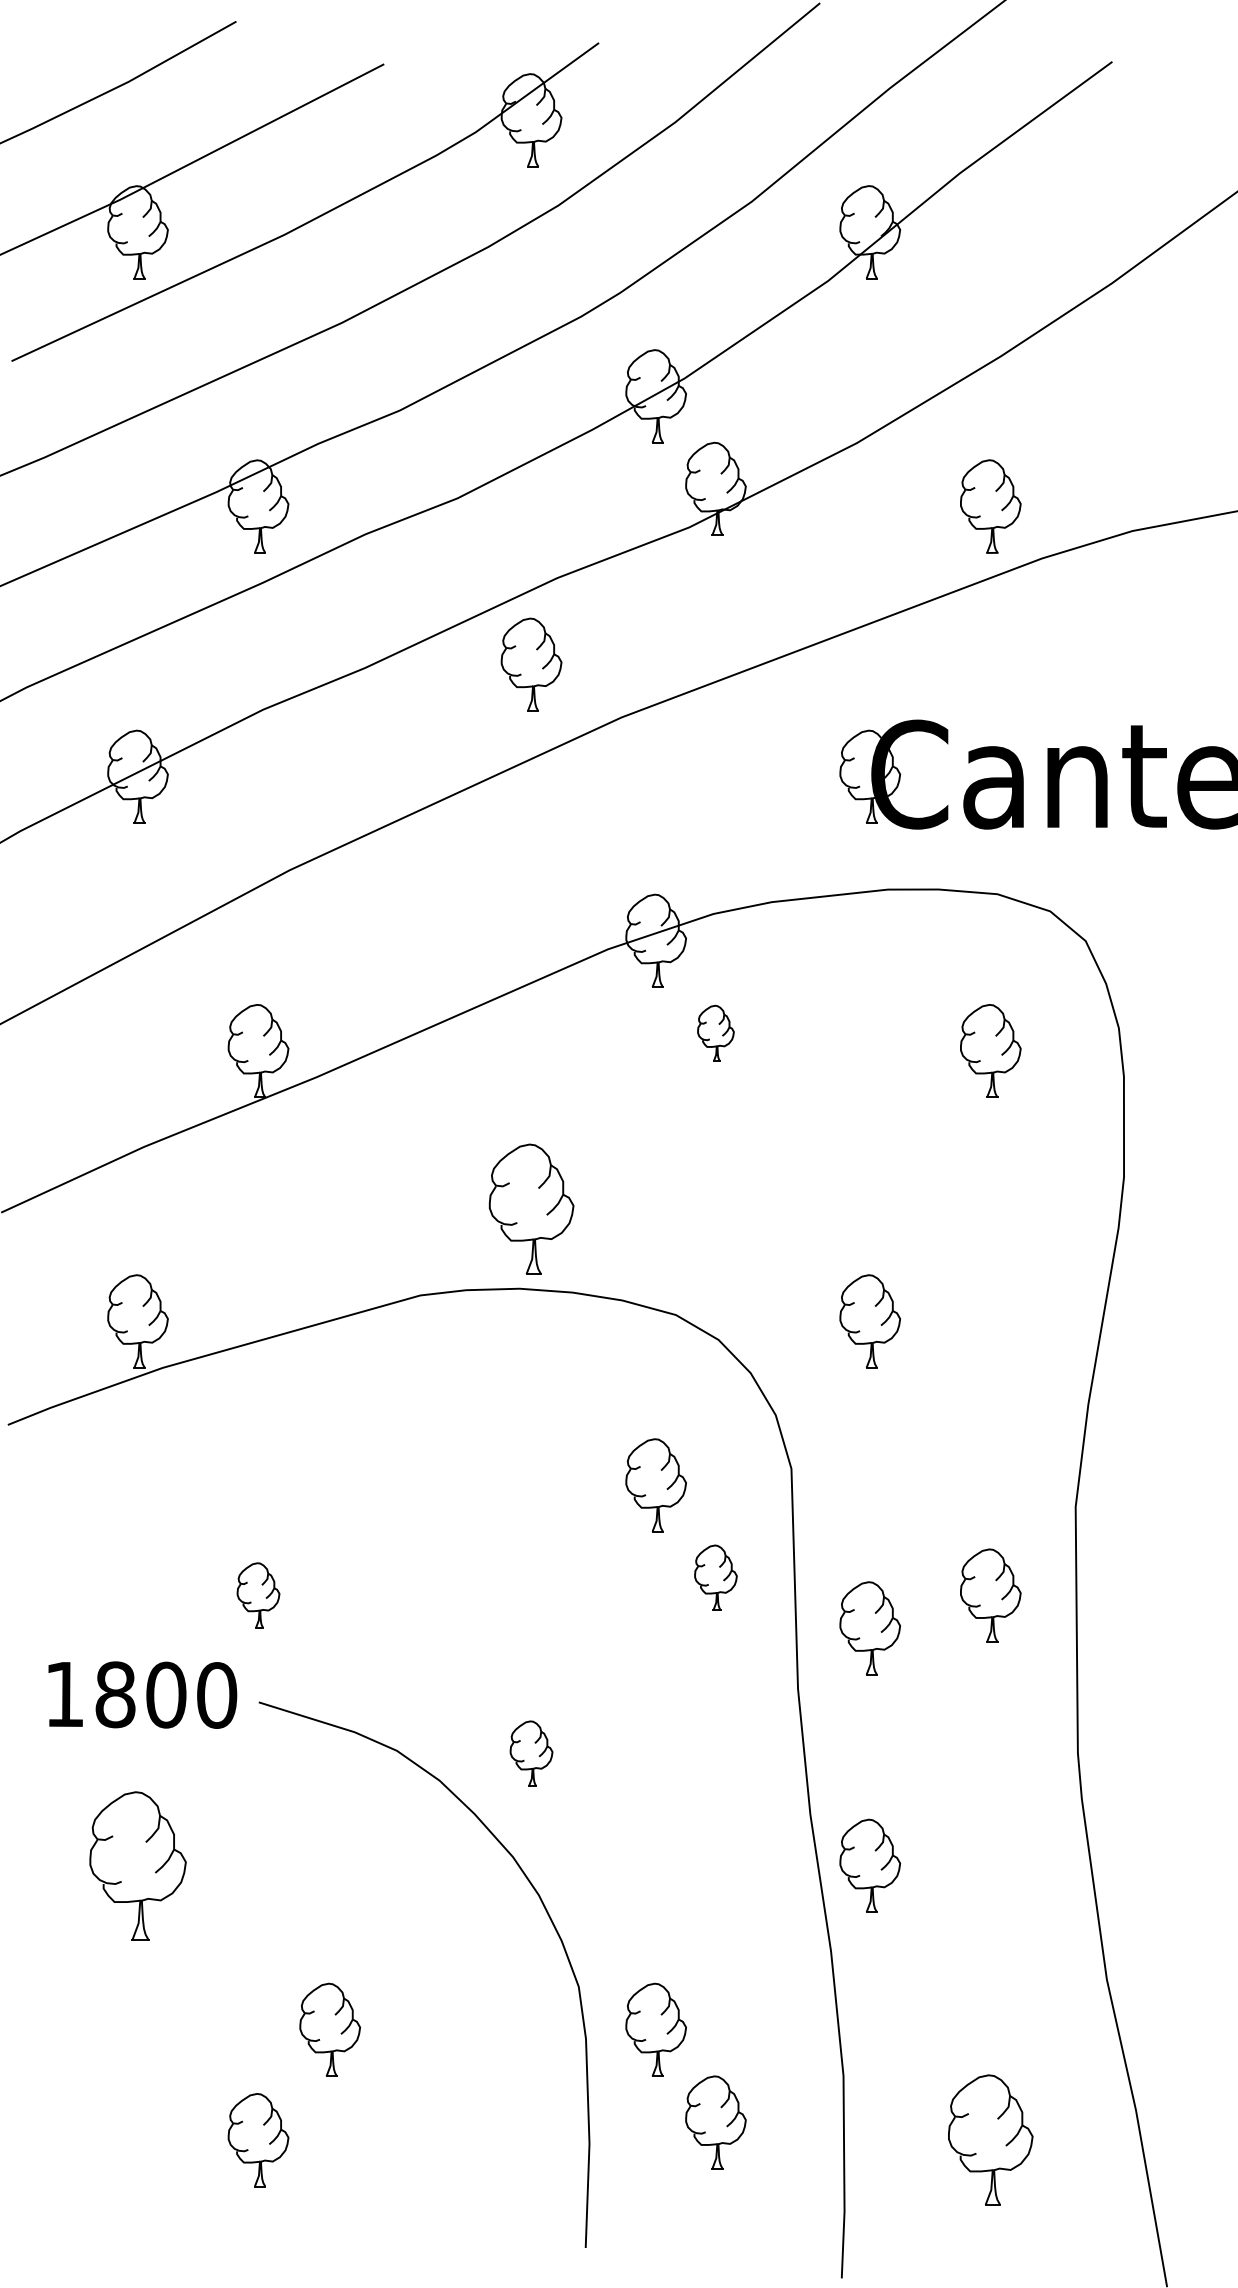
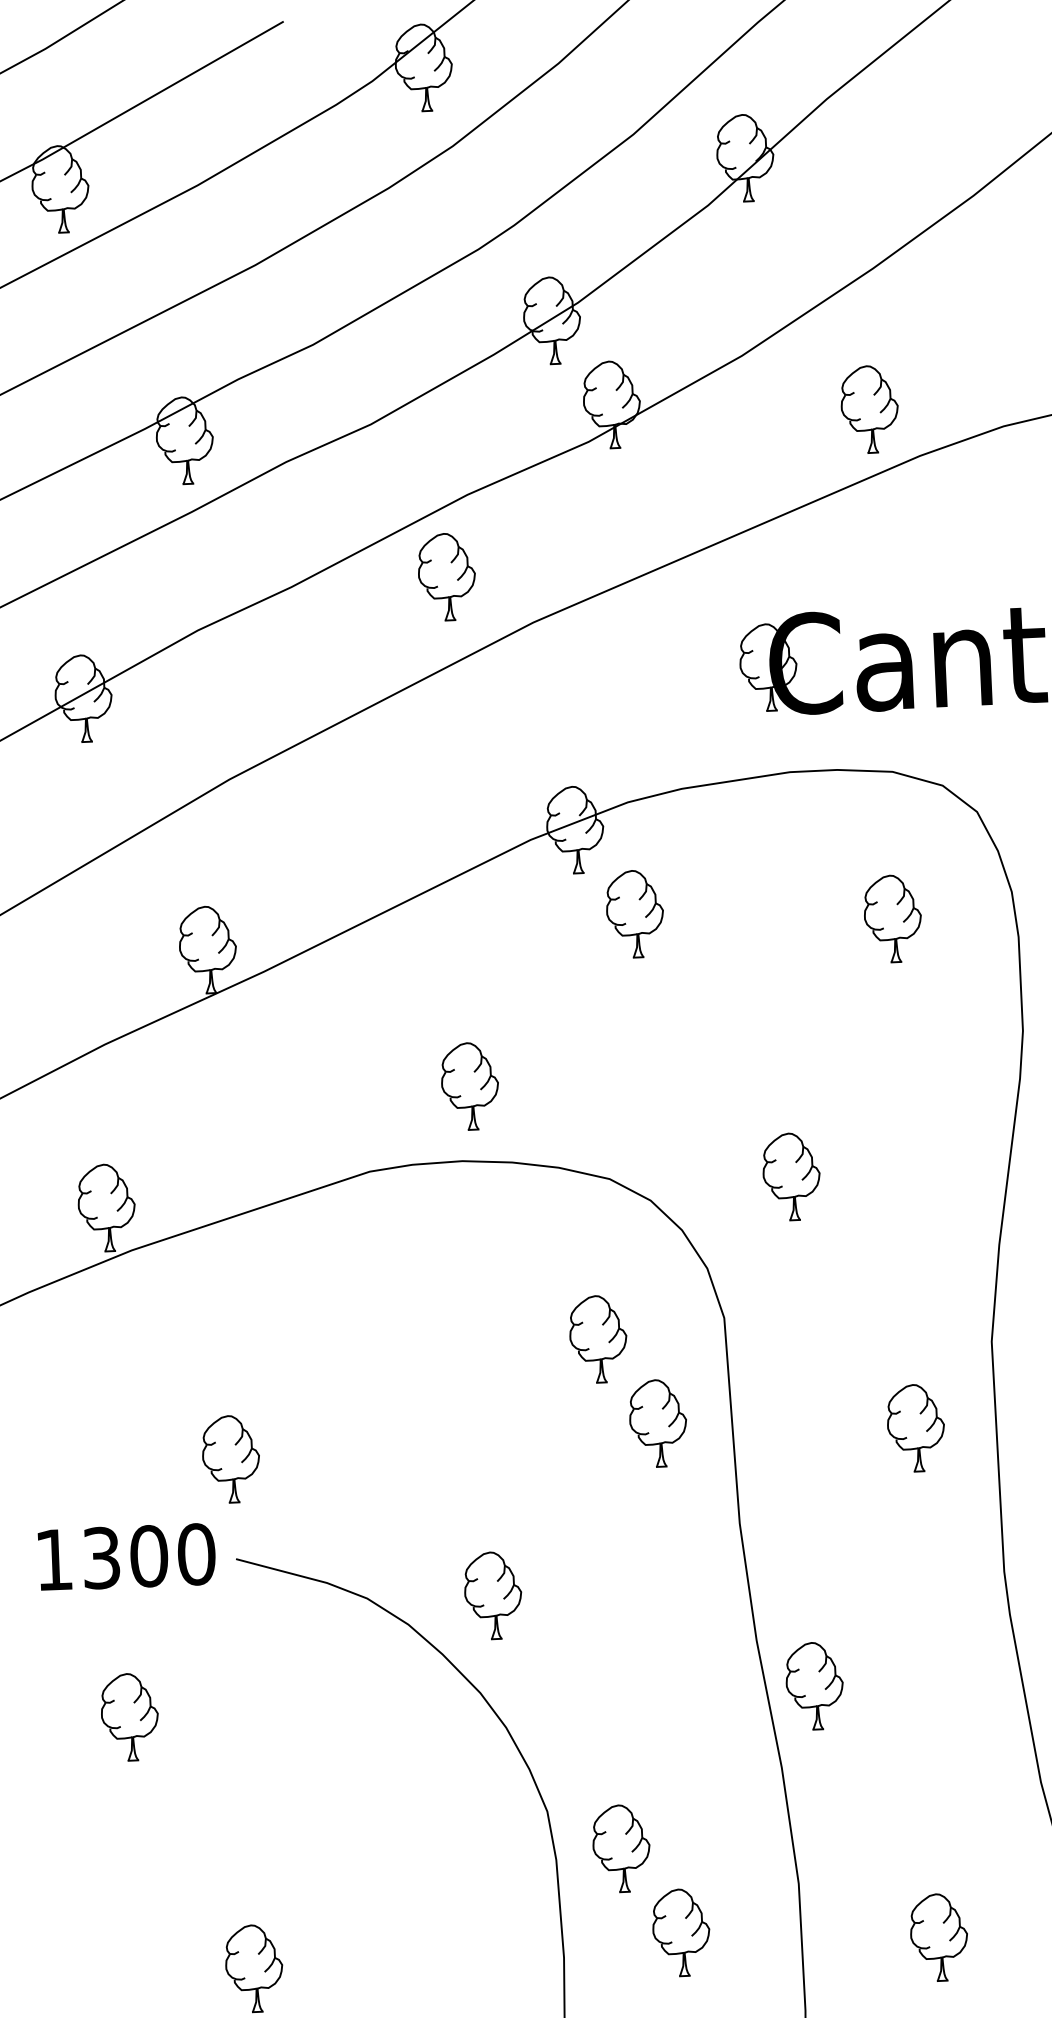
part: (715, 1033) -> (634, 914), size x1.67
part: (531, 1209) -> (470, 1086), size x0.71
part: (715, 1577) -> (657, 1422), size x1.43
part: (258, 1595) -> (231, 1459), size x1.43
part: (869, 1628) -> (804, 1464), removed
text: (115, 1694) -> (101, 1557), 1800 -> 1300
part: (531, 1753) -> (493, 1595), size x1.43
part: (137, 1865) -> (129, 1716), size x0.62
part: (329, 2029) -> (316, 1862), removed
part: (990, 2140) -> (938, 1937), size x0.71

